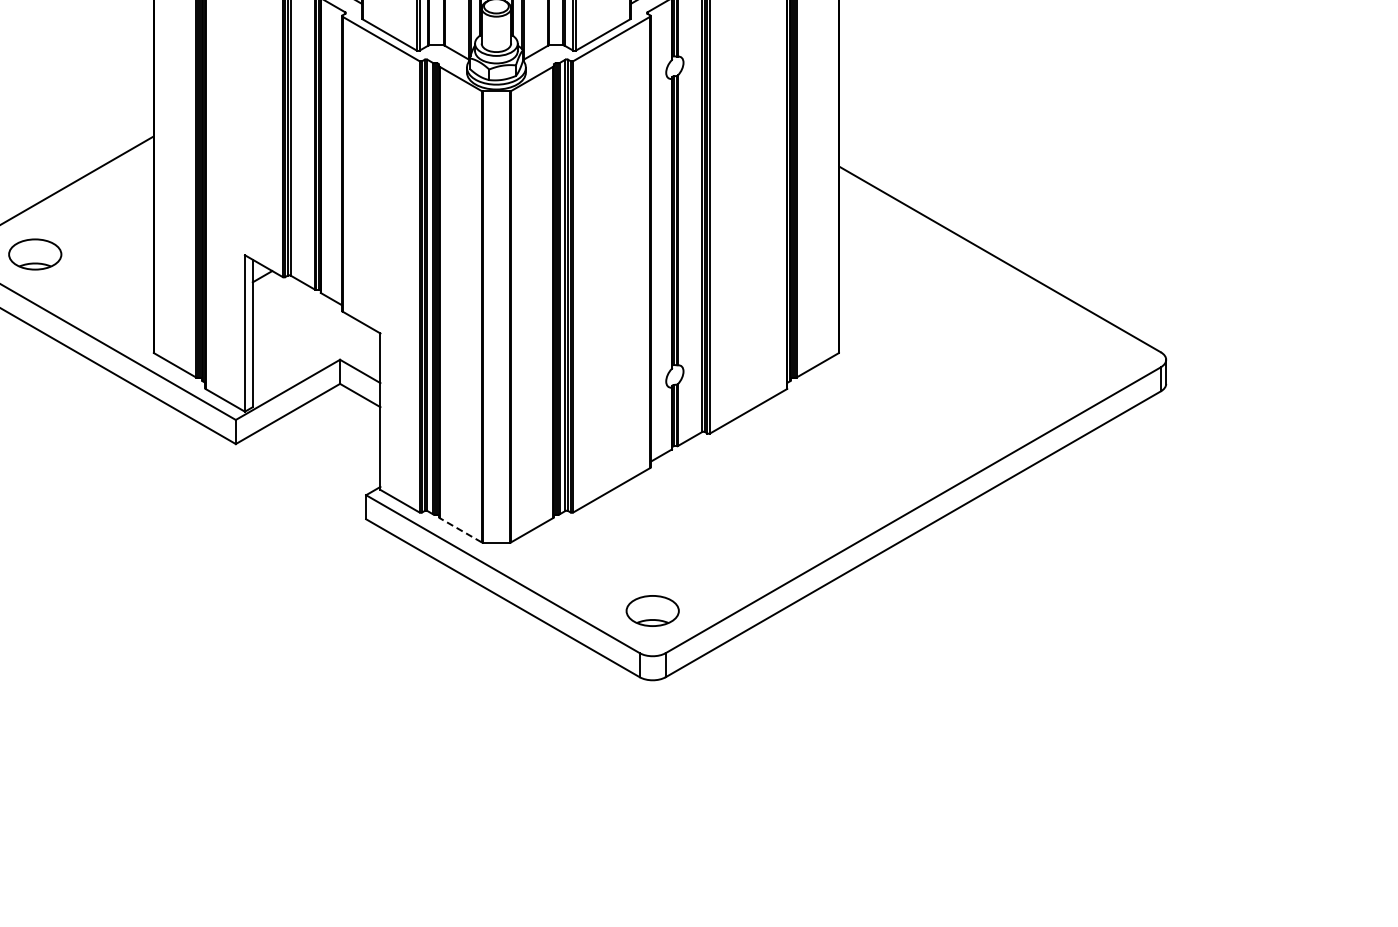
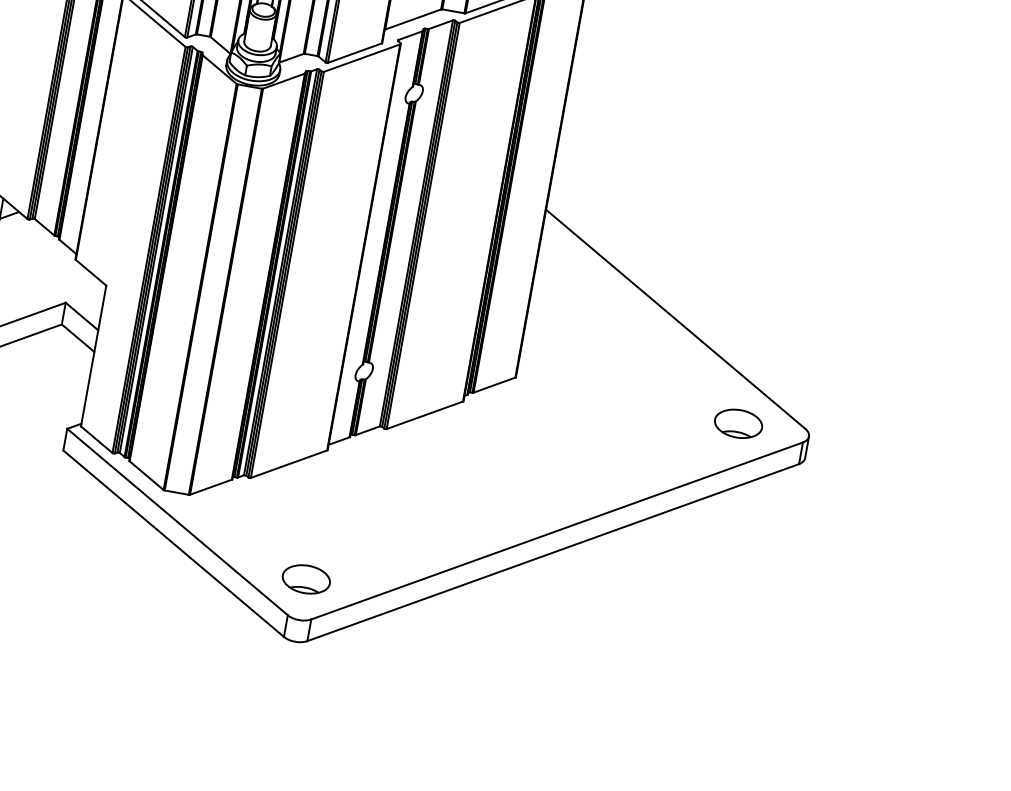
part: (1087, 359) -> (738, 423), added
line: (460, 529) -> (146, 474), dashed -> solid

